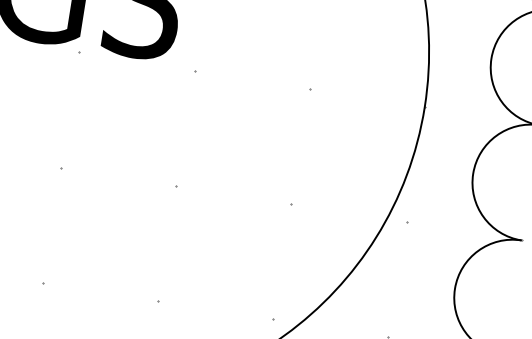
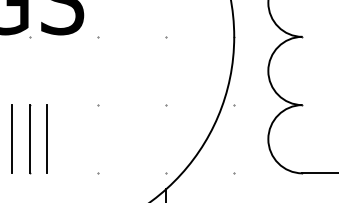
line: (23, 220) -> (12, 139), added
line: (51, 225) -> (29, 139), added
line: (80, 230) -> (46, 139), added

